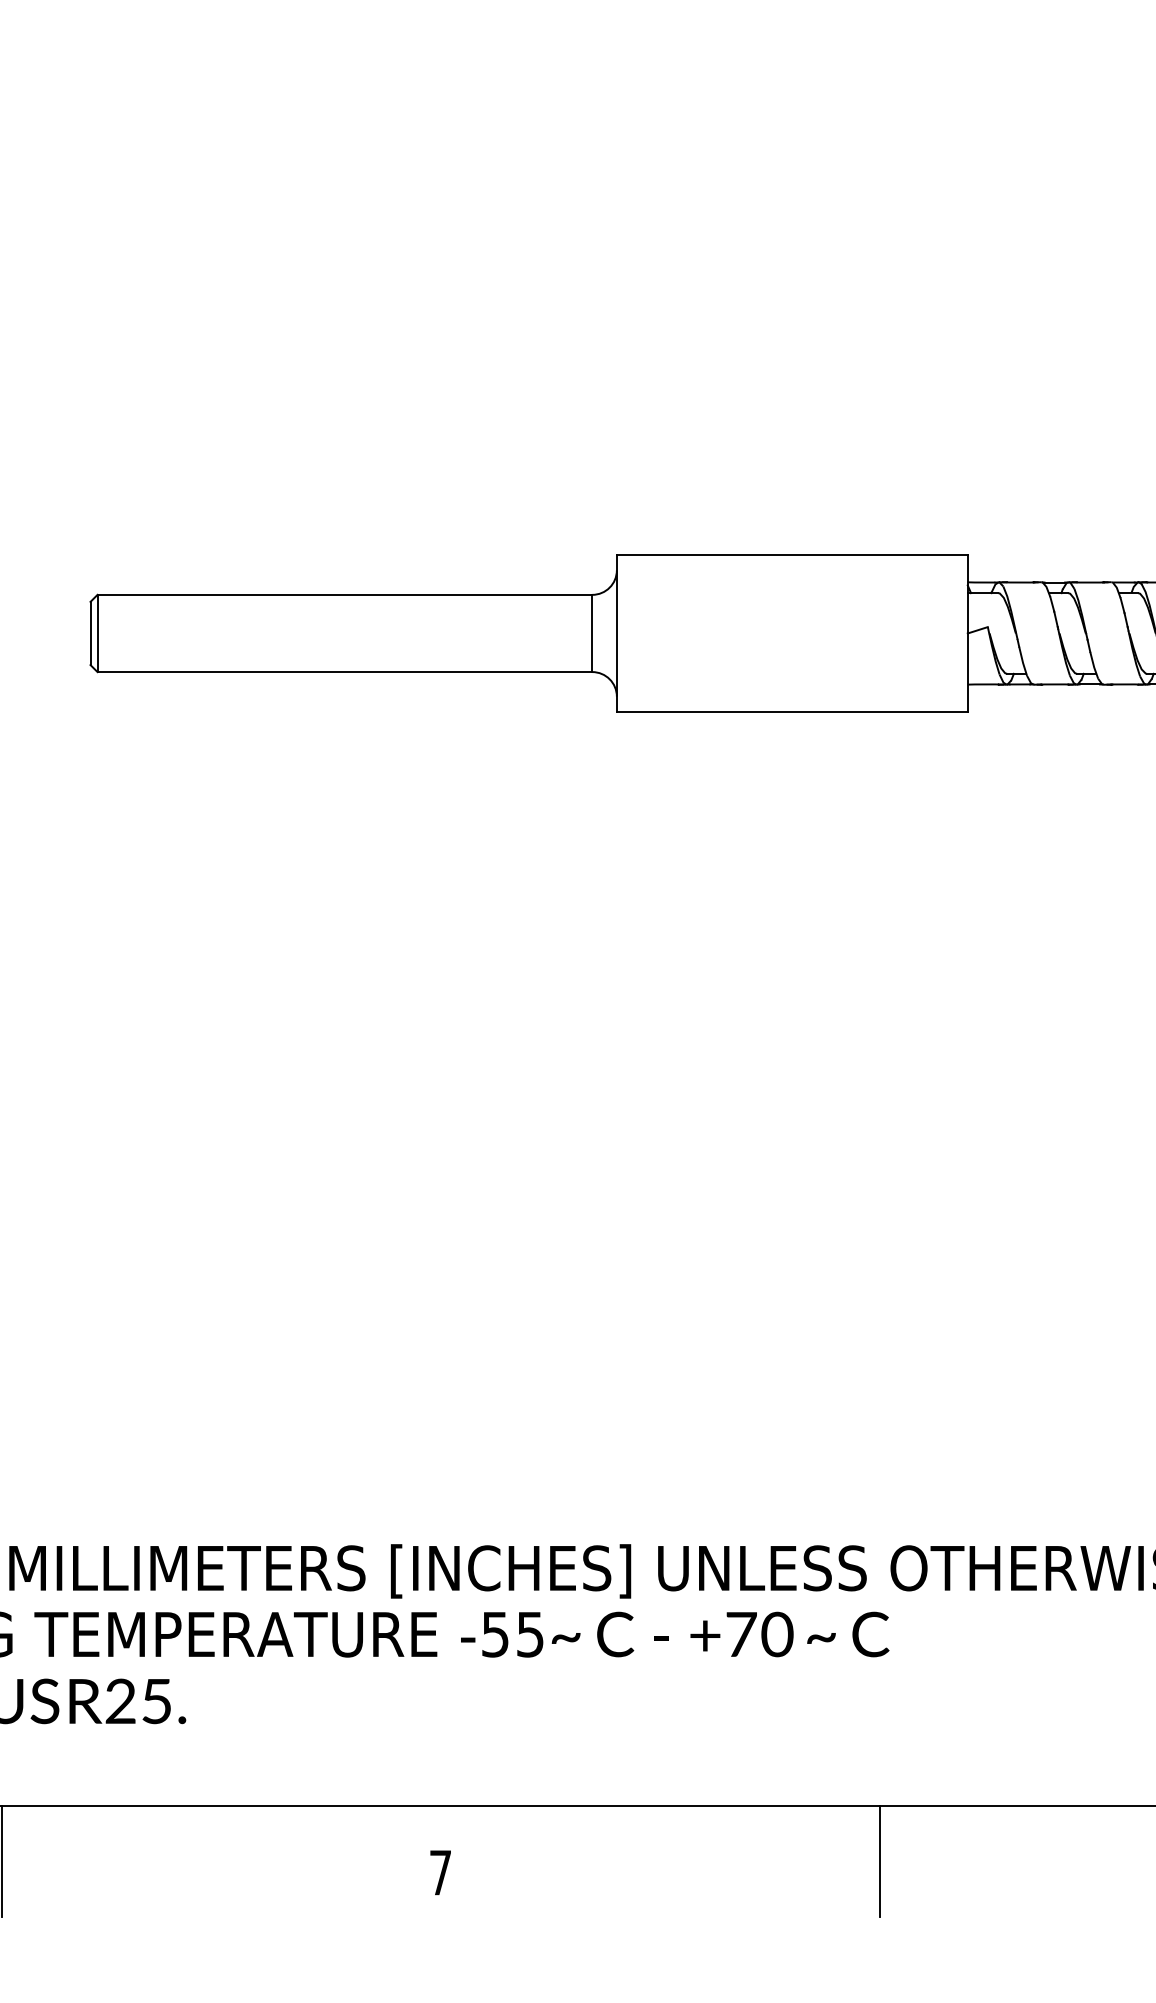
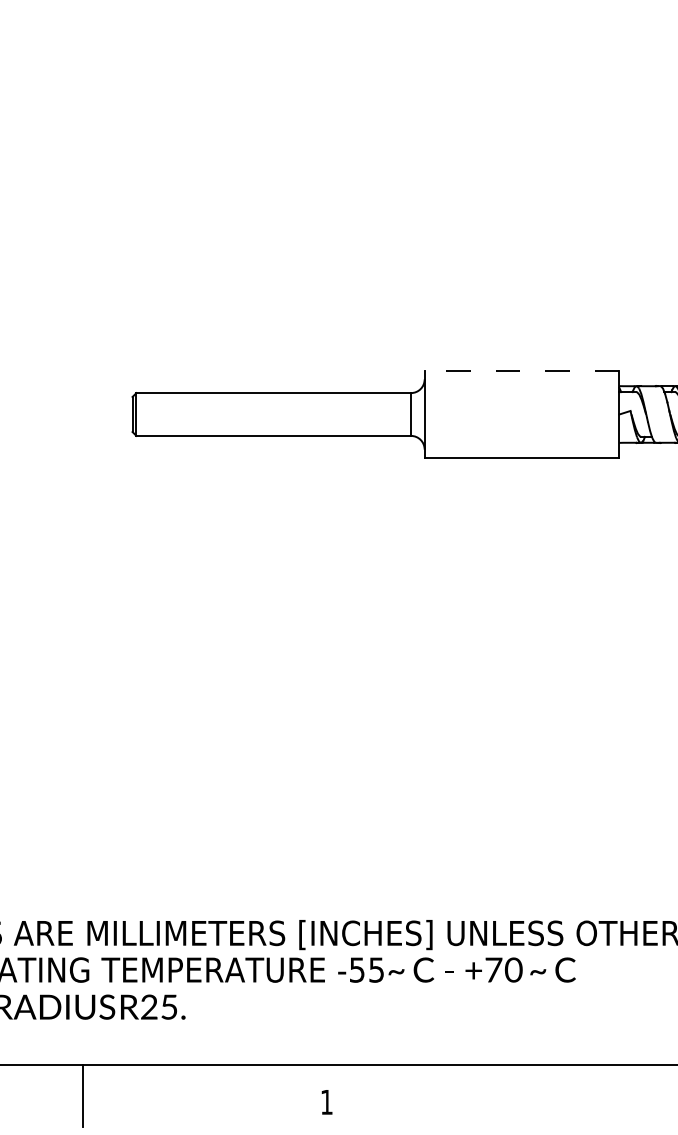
line: (791, 554) -> (521, 370), solid -> dashed
line: (879, 1862) -> (570, 1096), removed
text: (439, 1873) -> (326, 1102), 7 -> 1

